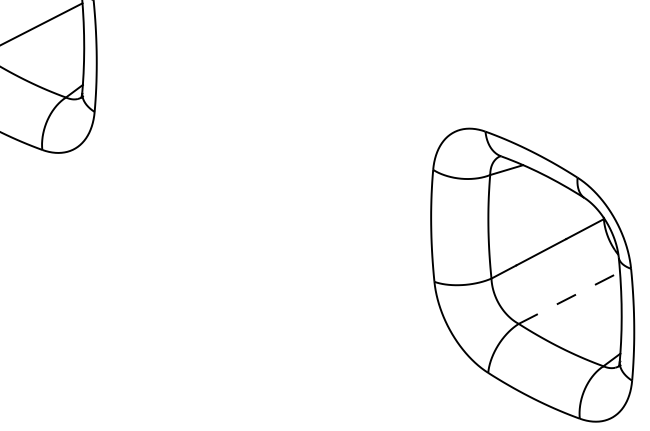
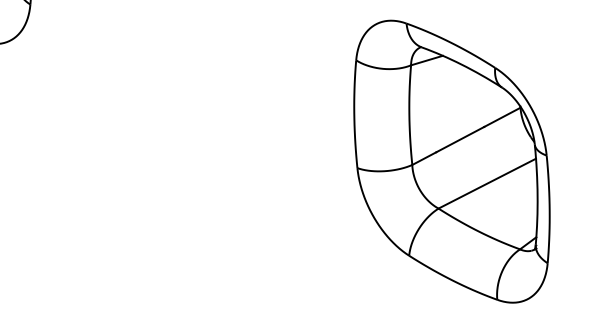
line: (569, 298) -> (487, 184), dashed -> solid

